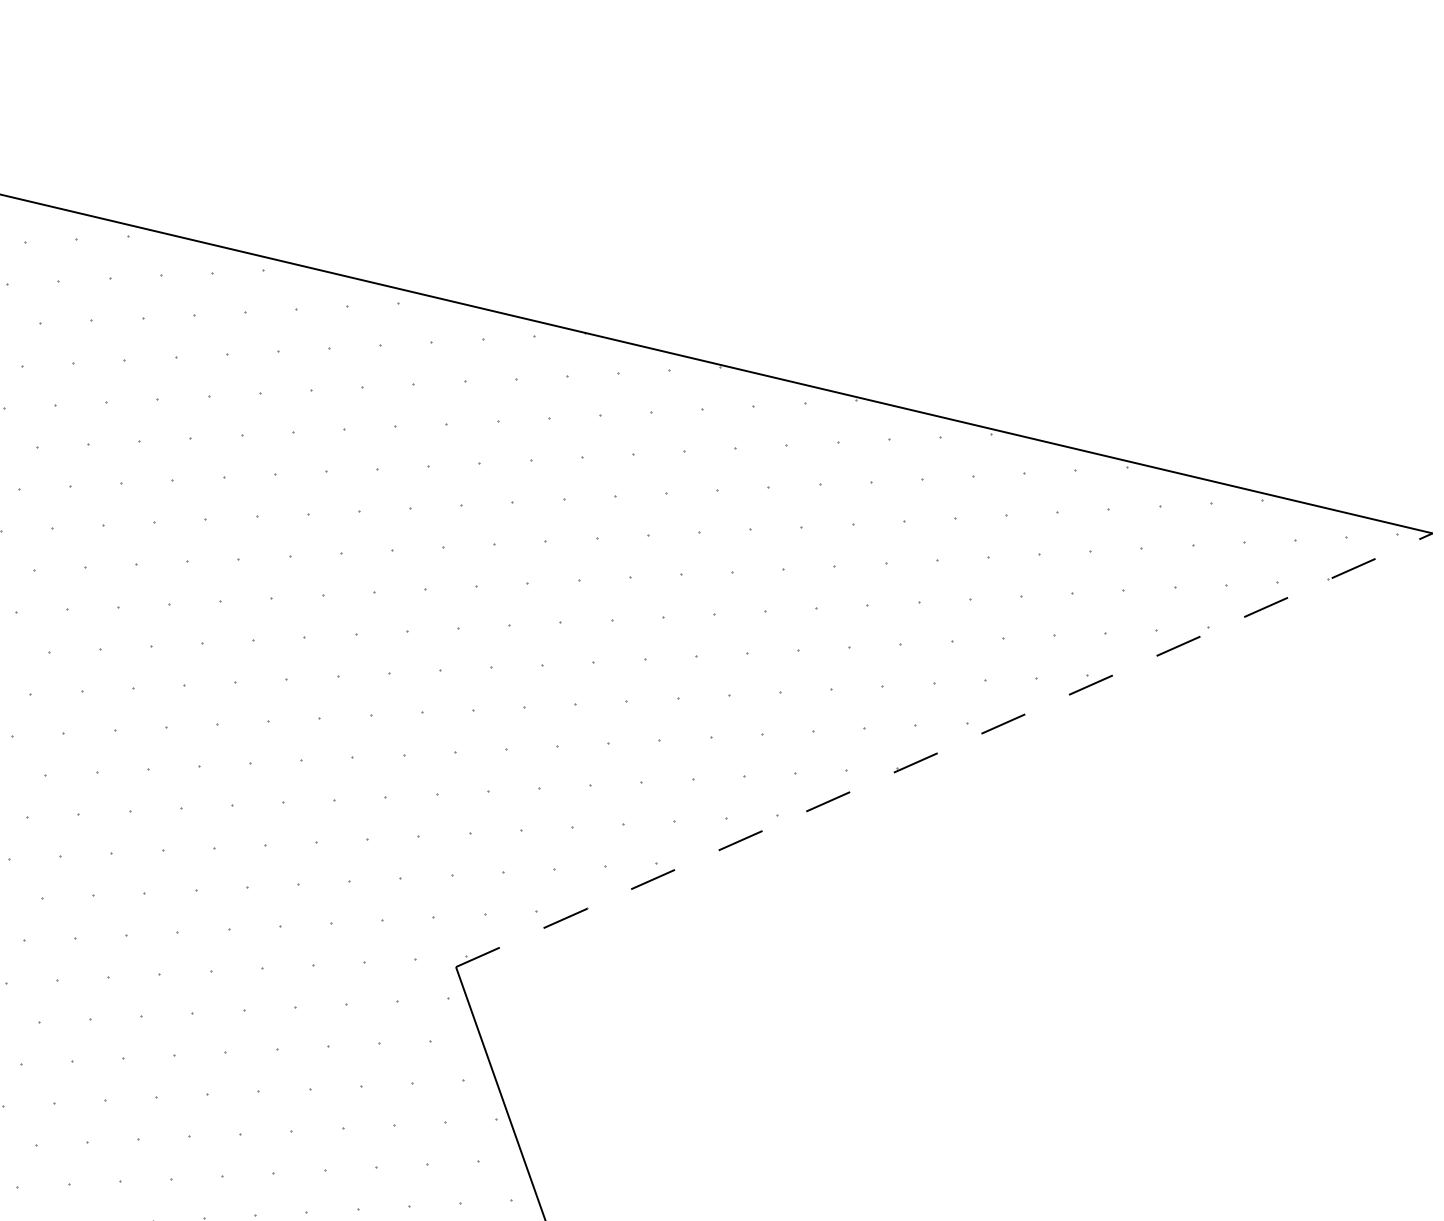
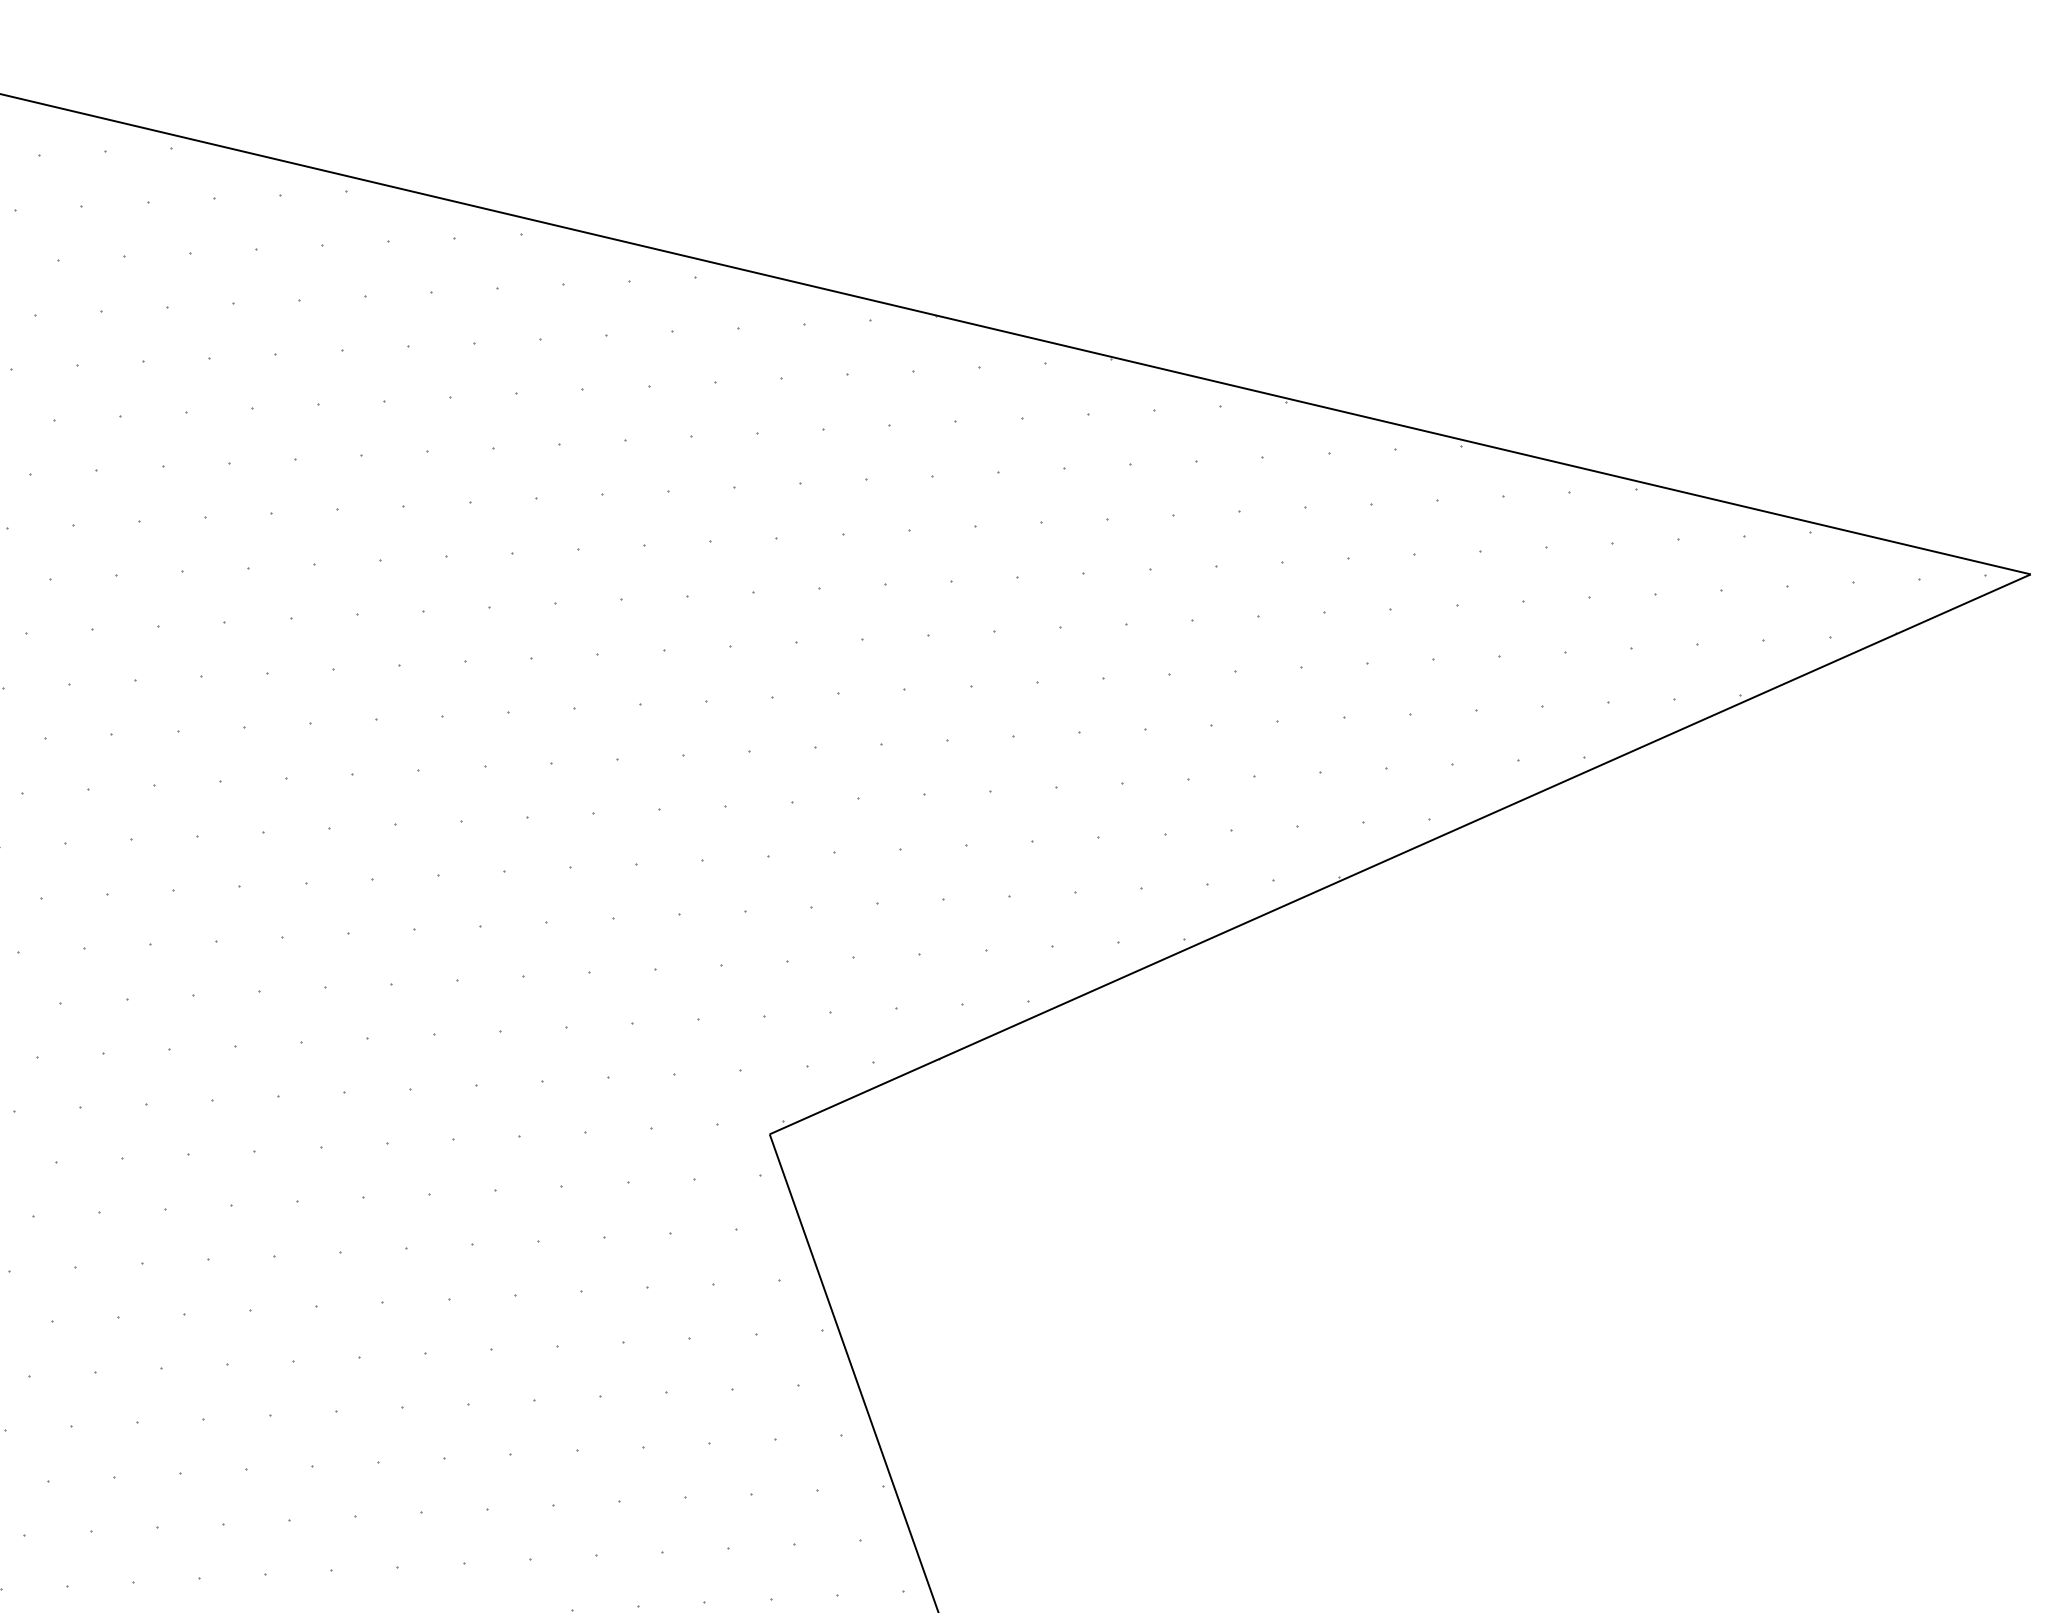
line: (944, 750) -> (1400, 854), dashed -> solid

